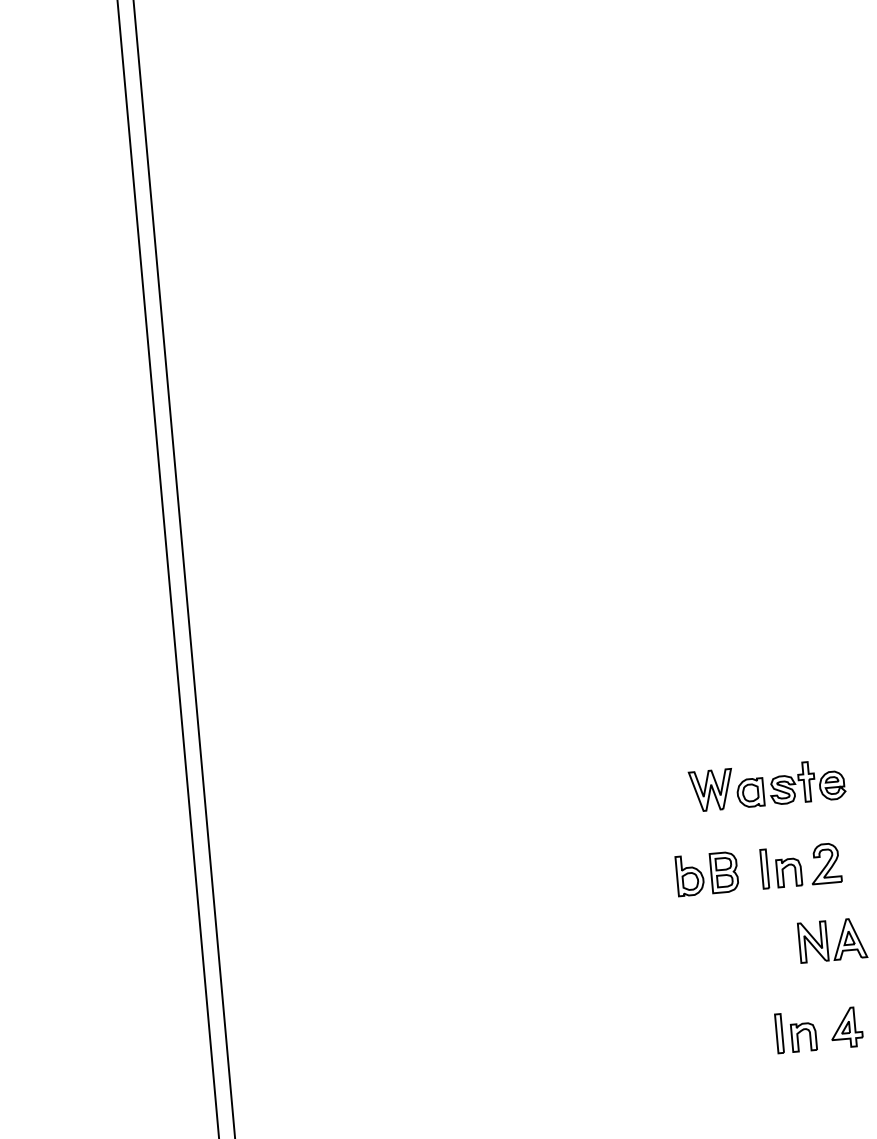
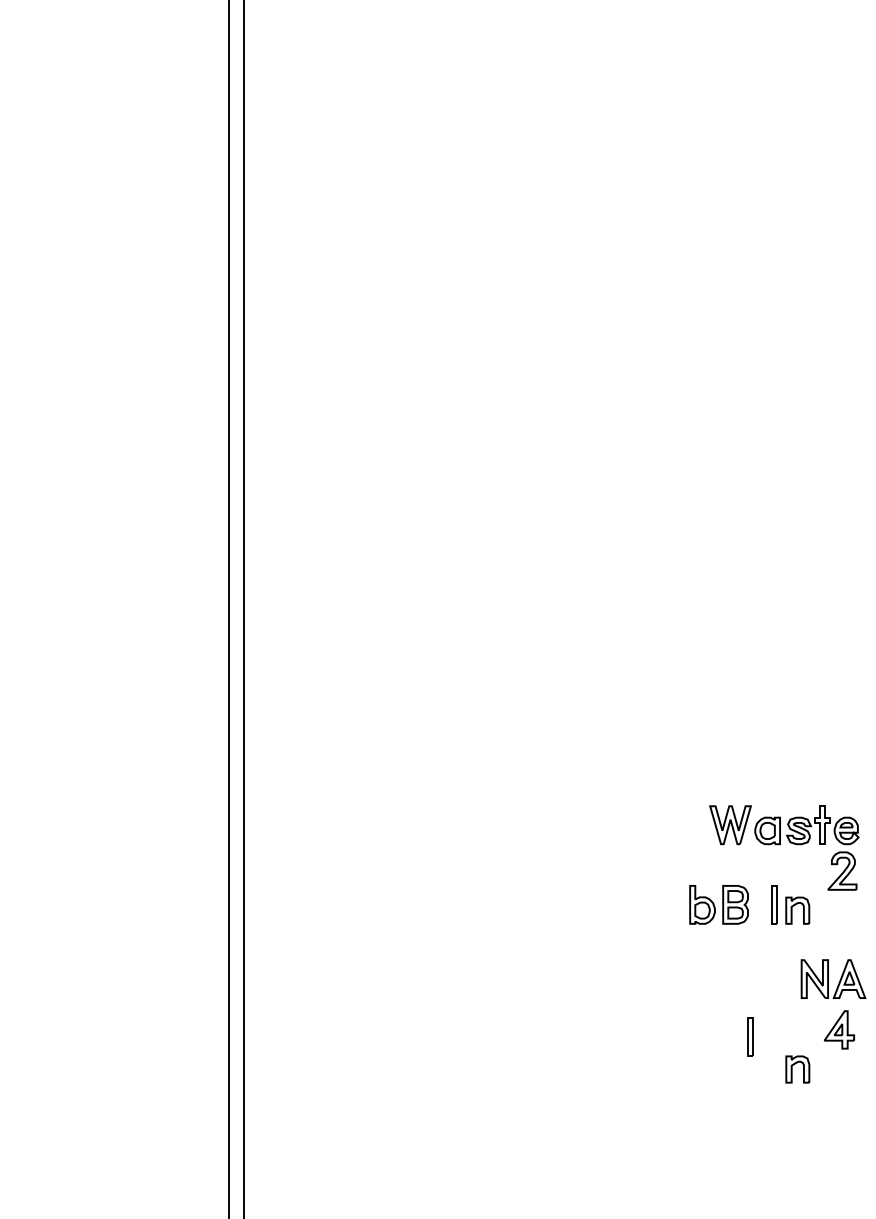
part: (825, 863) -> (842, 870), moved
part: (845, 1027) -> (838, 1029), moved
part: (779, 1033) -> (750, 1036), moved

